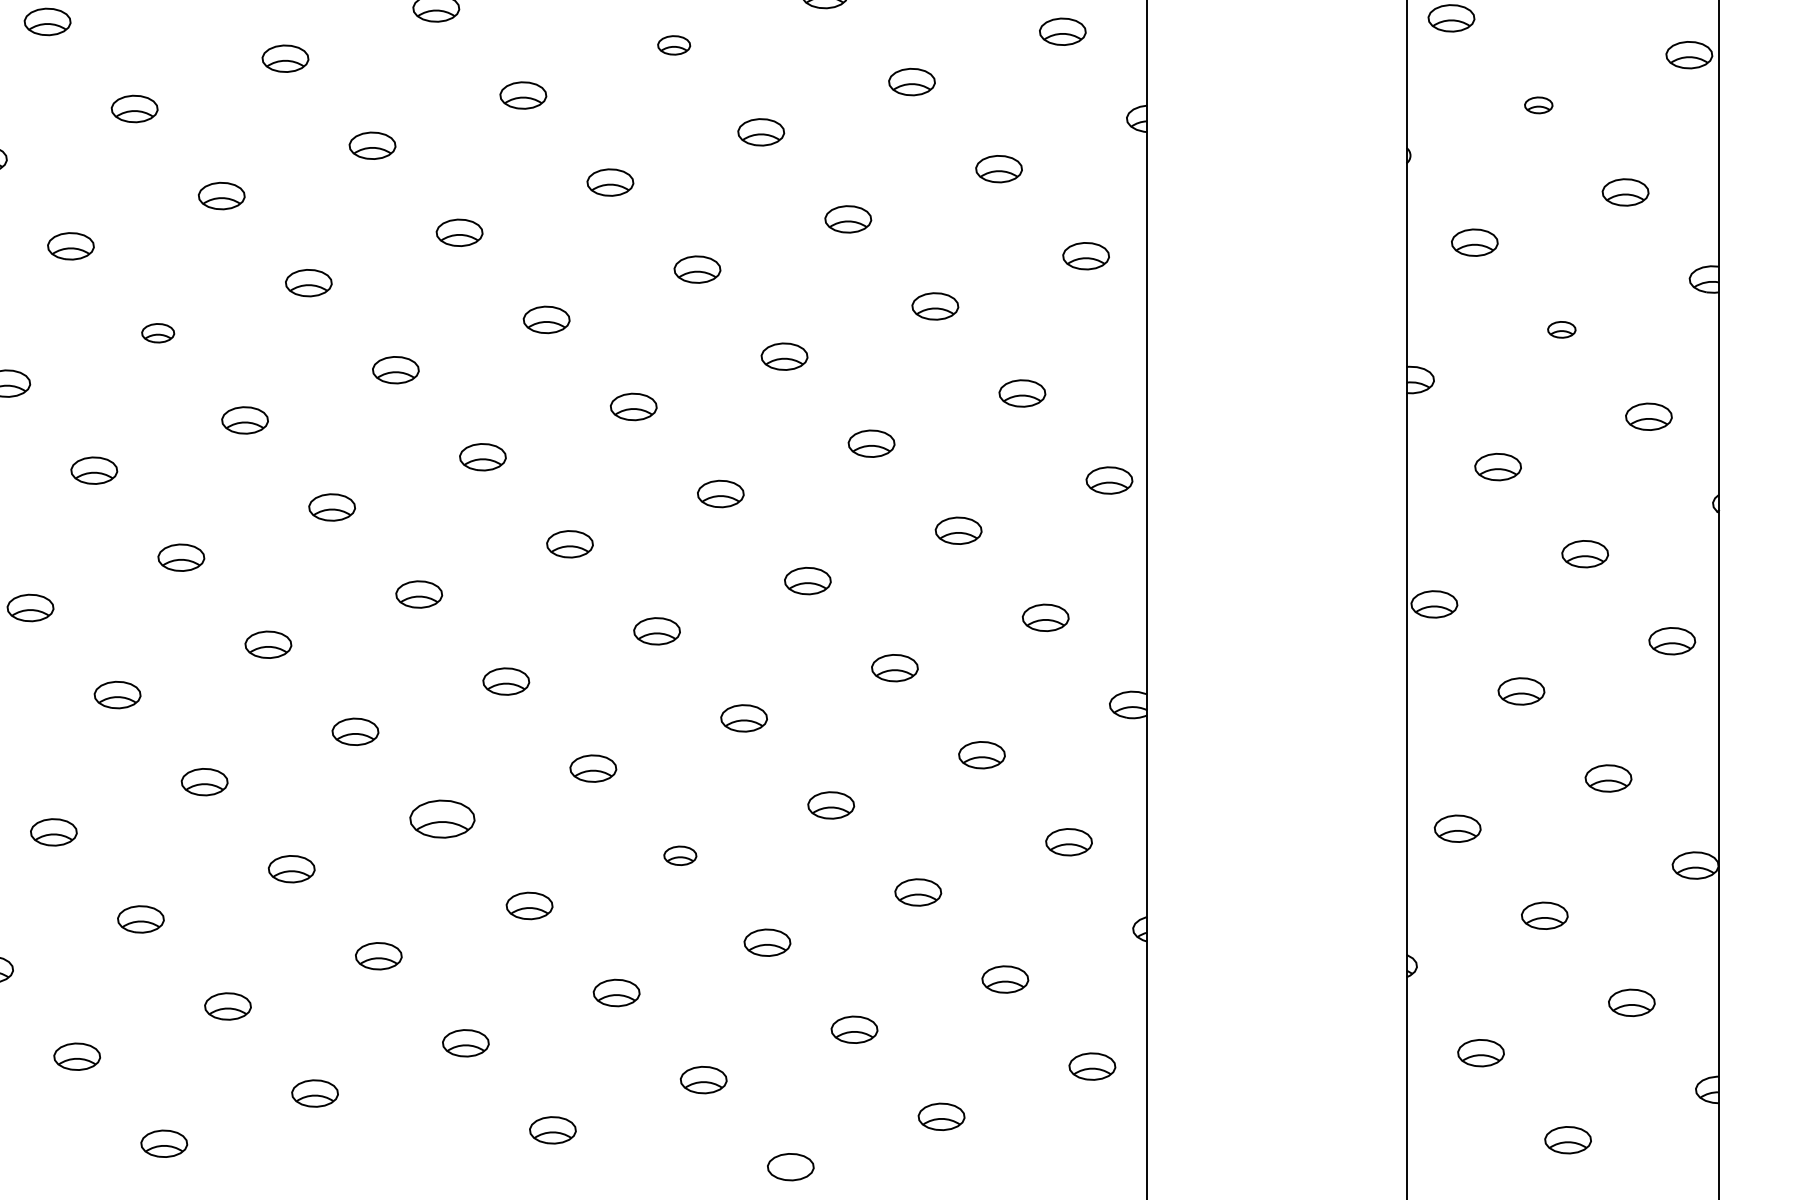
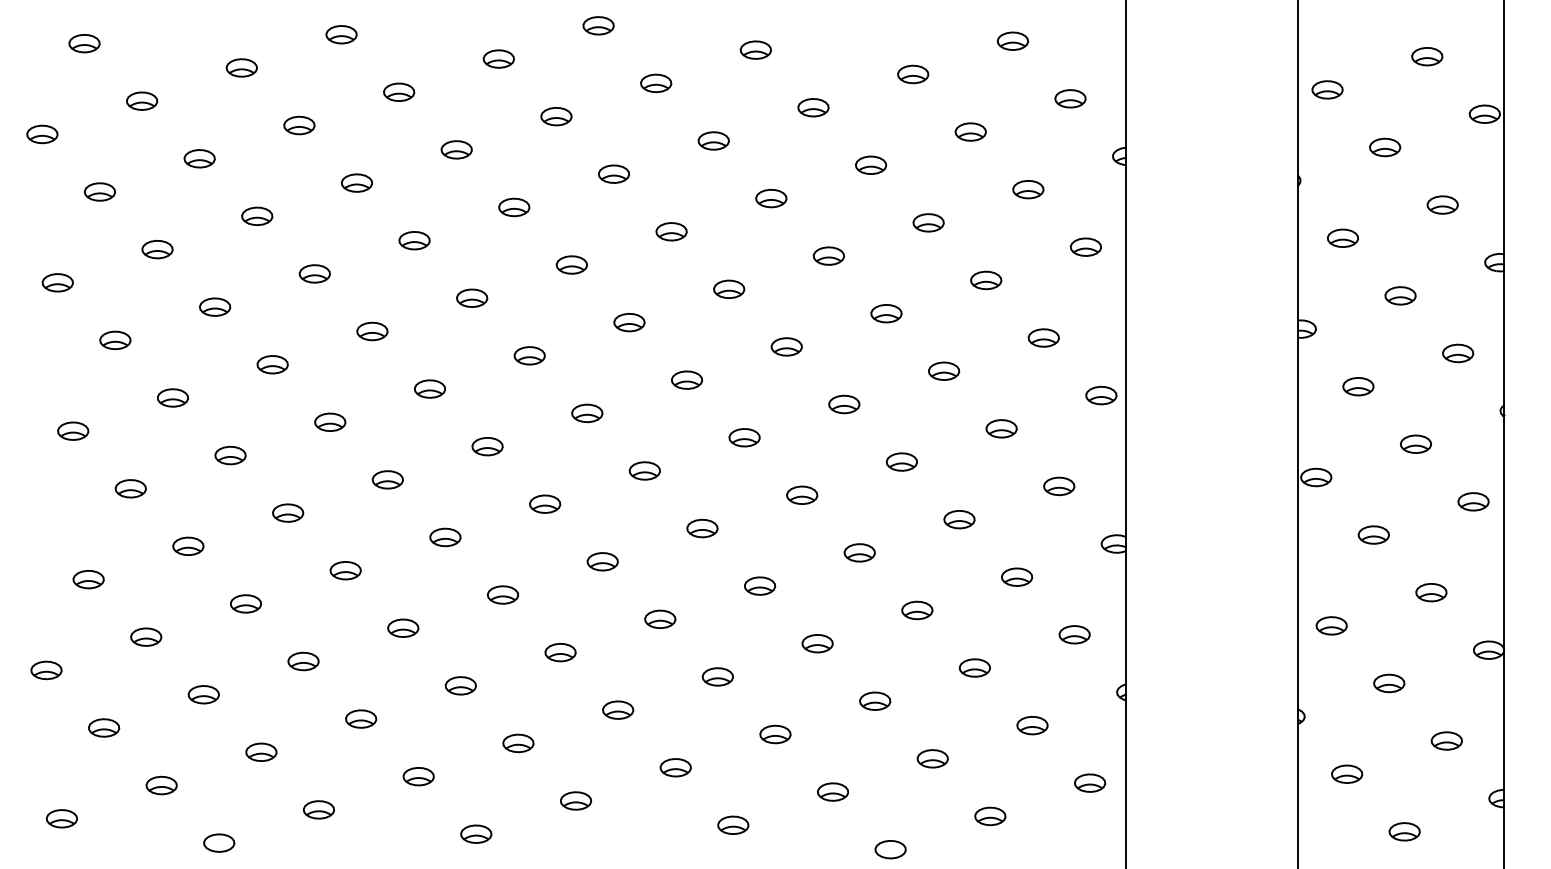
part: (674, 44) -> (813, 107), size x1.43
part: (1539, 105) -> (1385, 147), size x1.67
part: (1561, 329) -> (1400, 295), size x1.67
part: (158, 332) -> (472, 297), size x1.43
part: (442, 817) -> (660, 618), size x0.71
part: (680, 855) -> (817, 643), size x1.43

